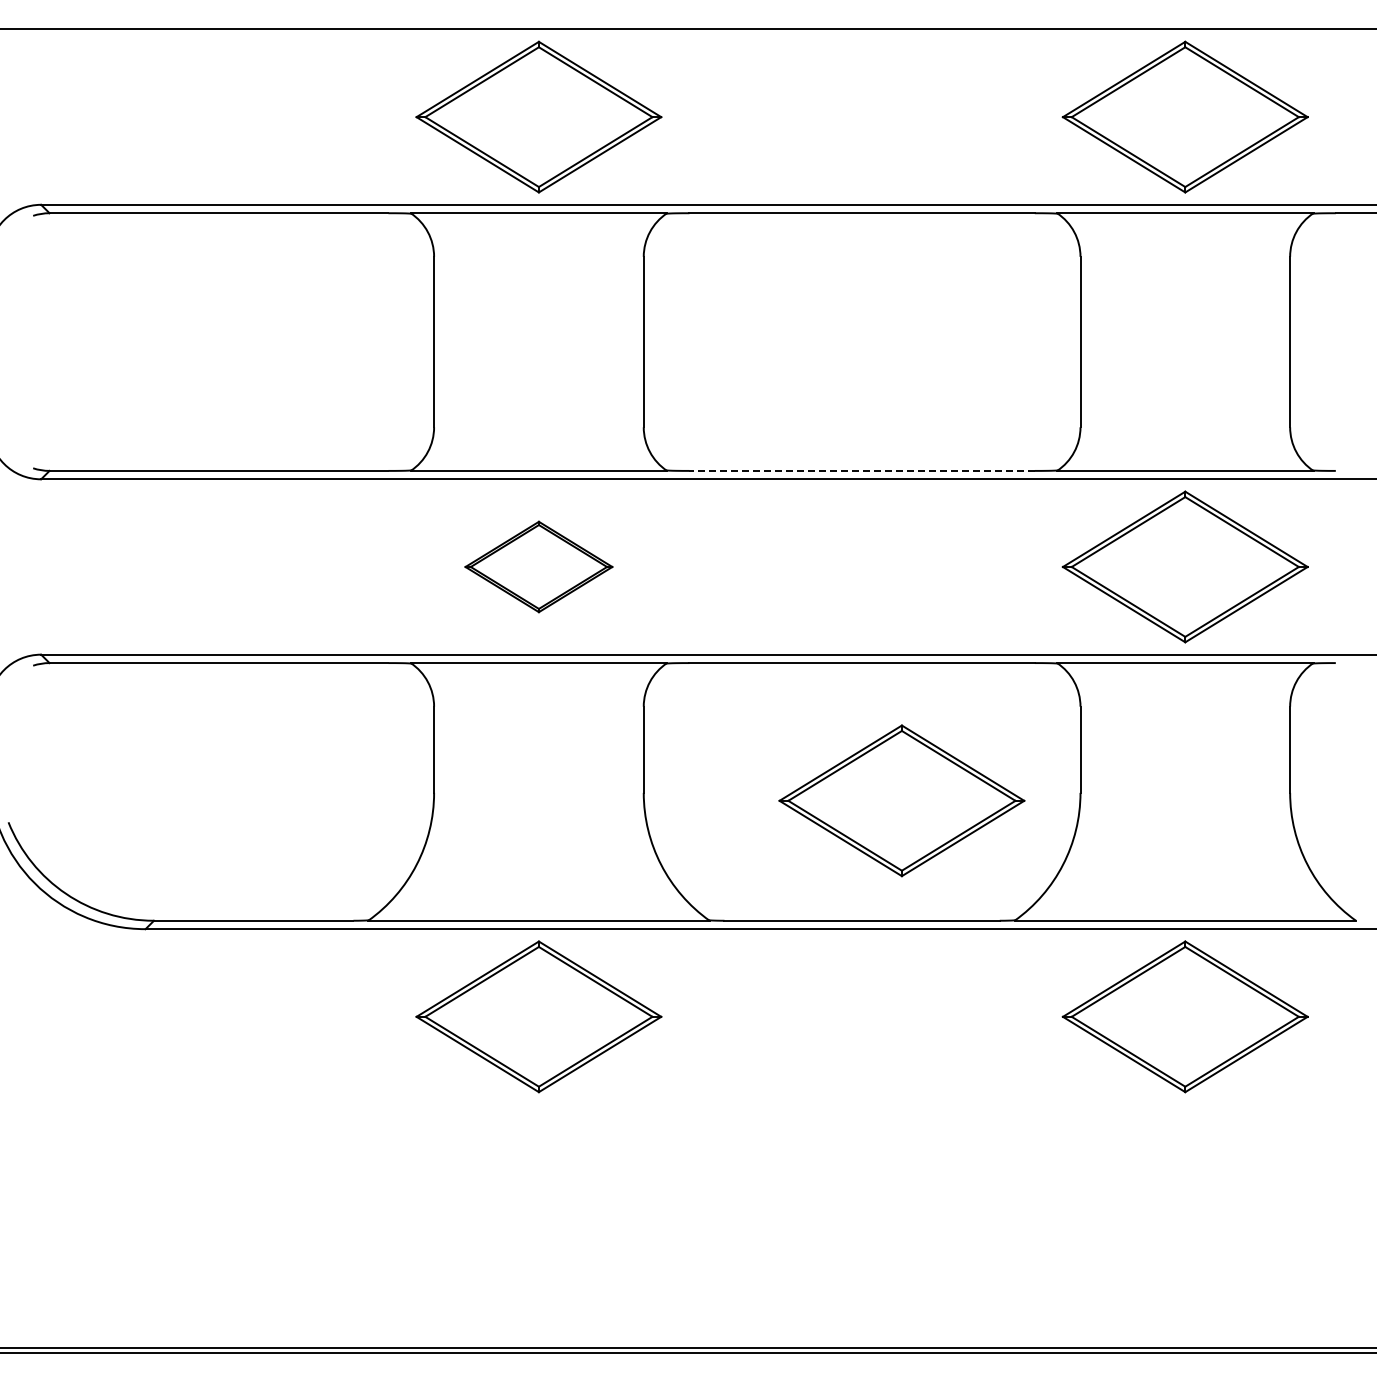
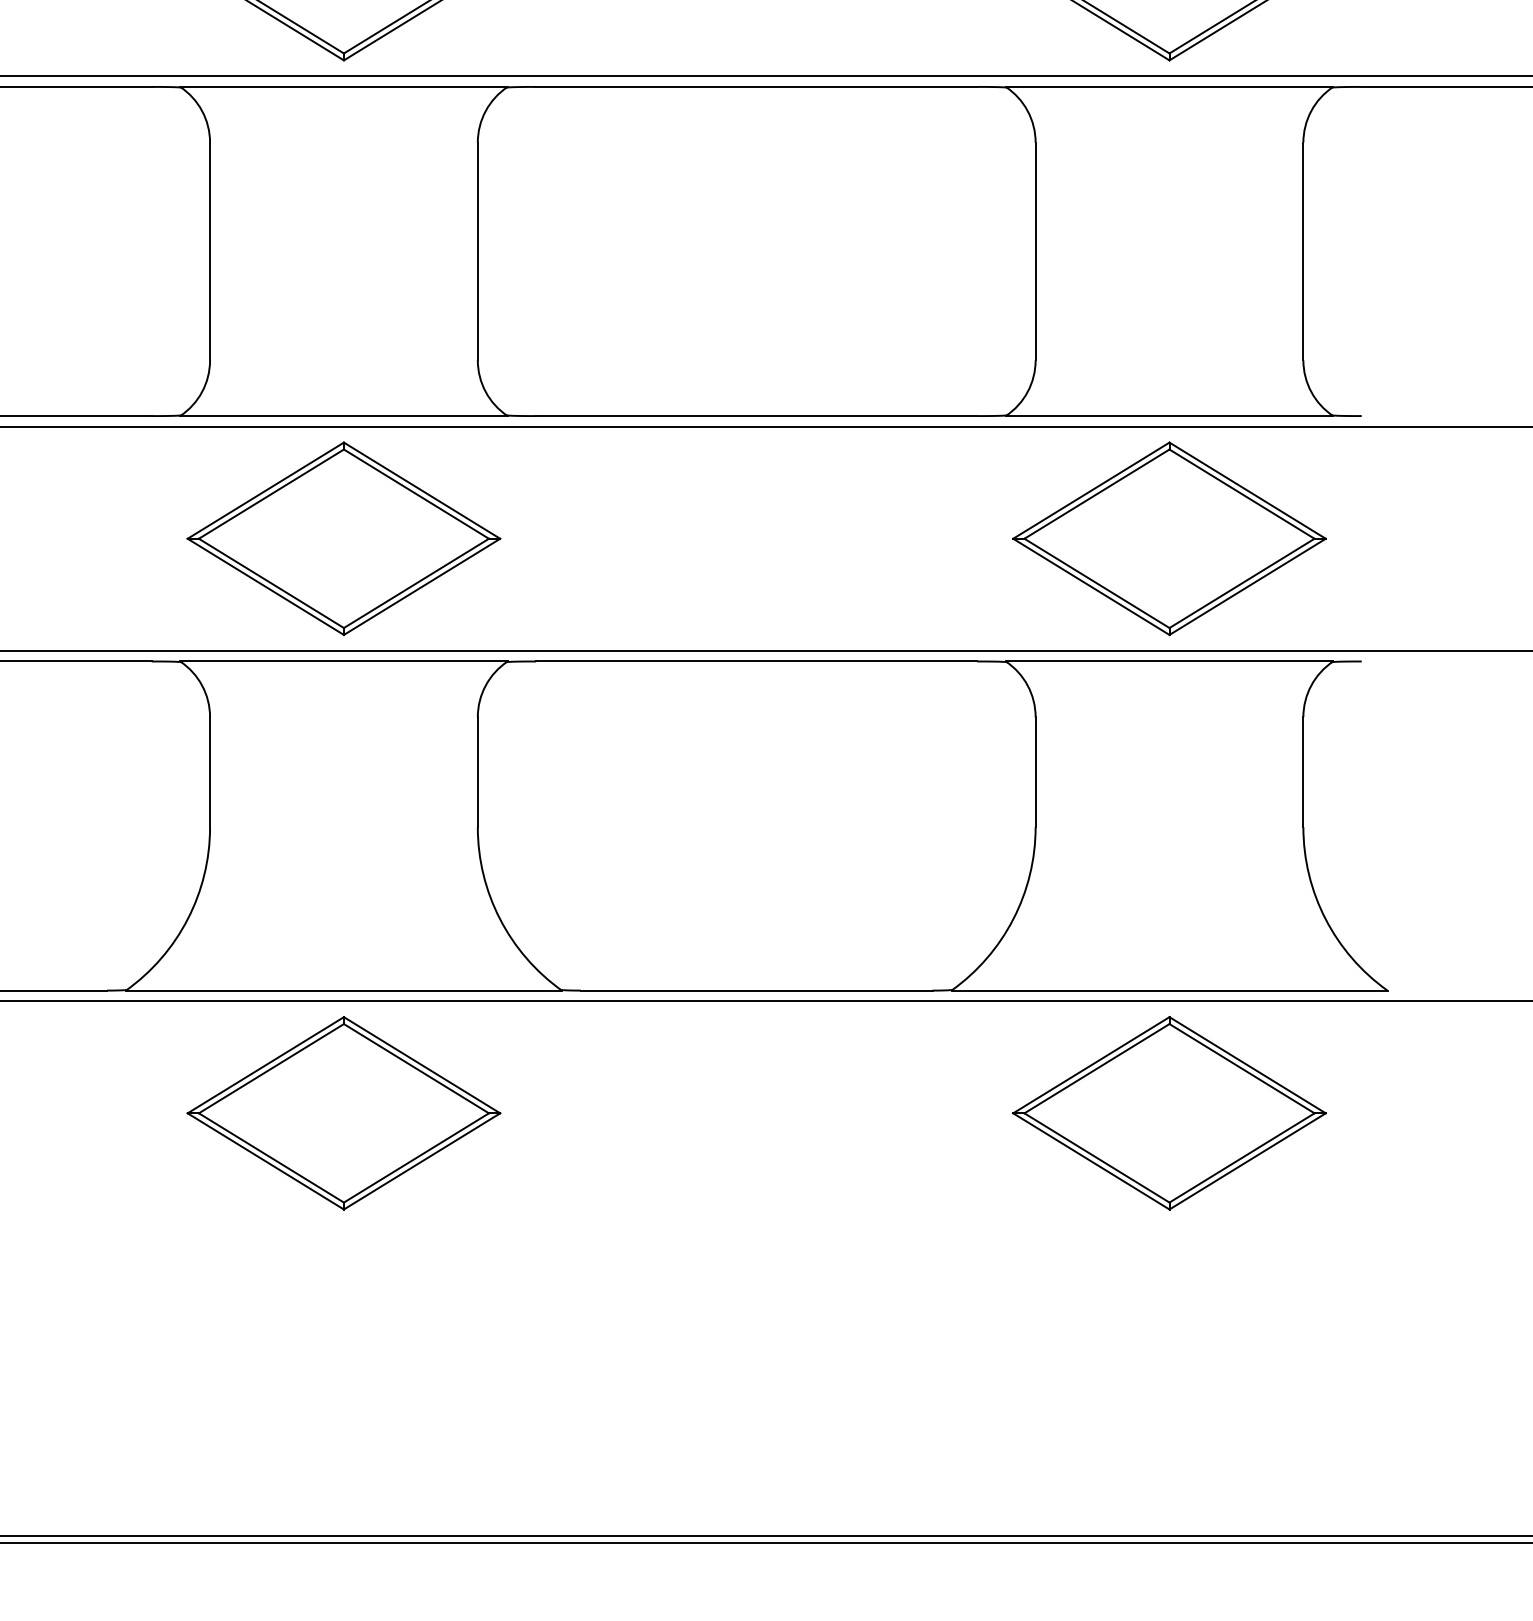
line: (862, 470) -> (757, 415), dashed -> solid
part: (538, 566) -> (343, 538), size x1.67
part: (901, 800) -> (807, 837), removed

